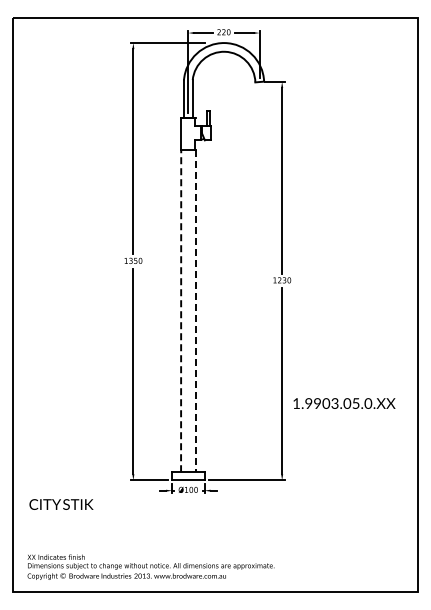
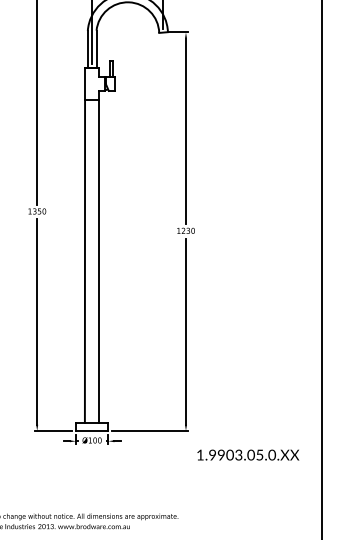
line: (181, 310) -> (85, 261), dashed -> solid
line: (195, 311) -> (99, 262), dashed -> solid
text: (344, 403) -> (248, 455), moved

